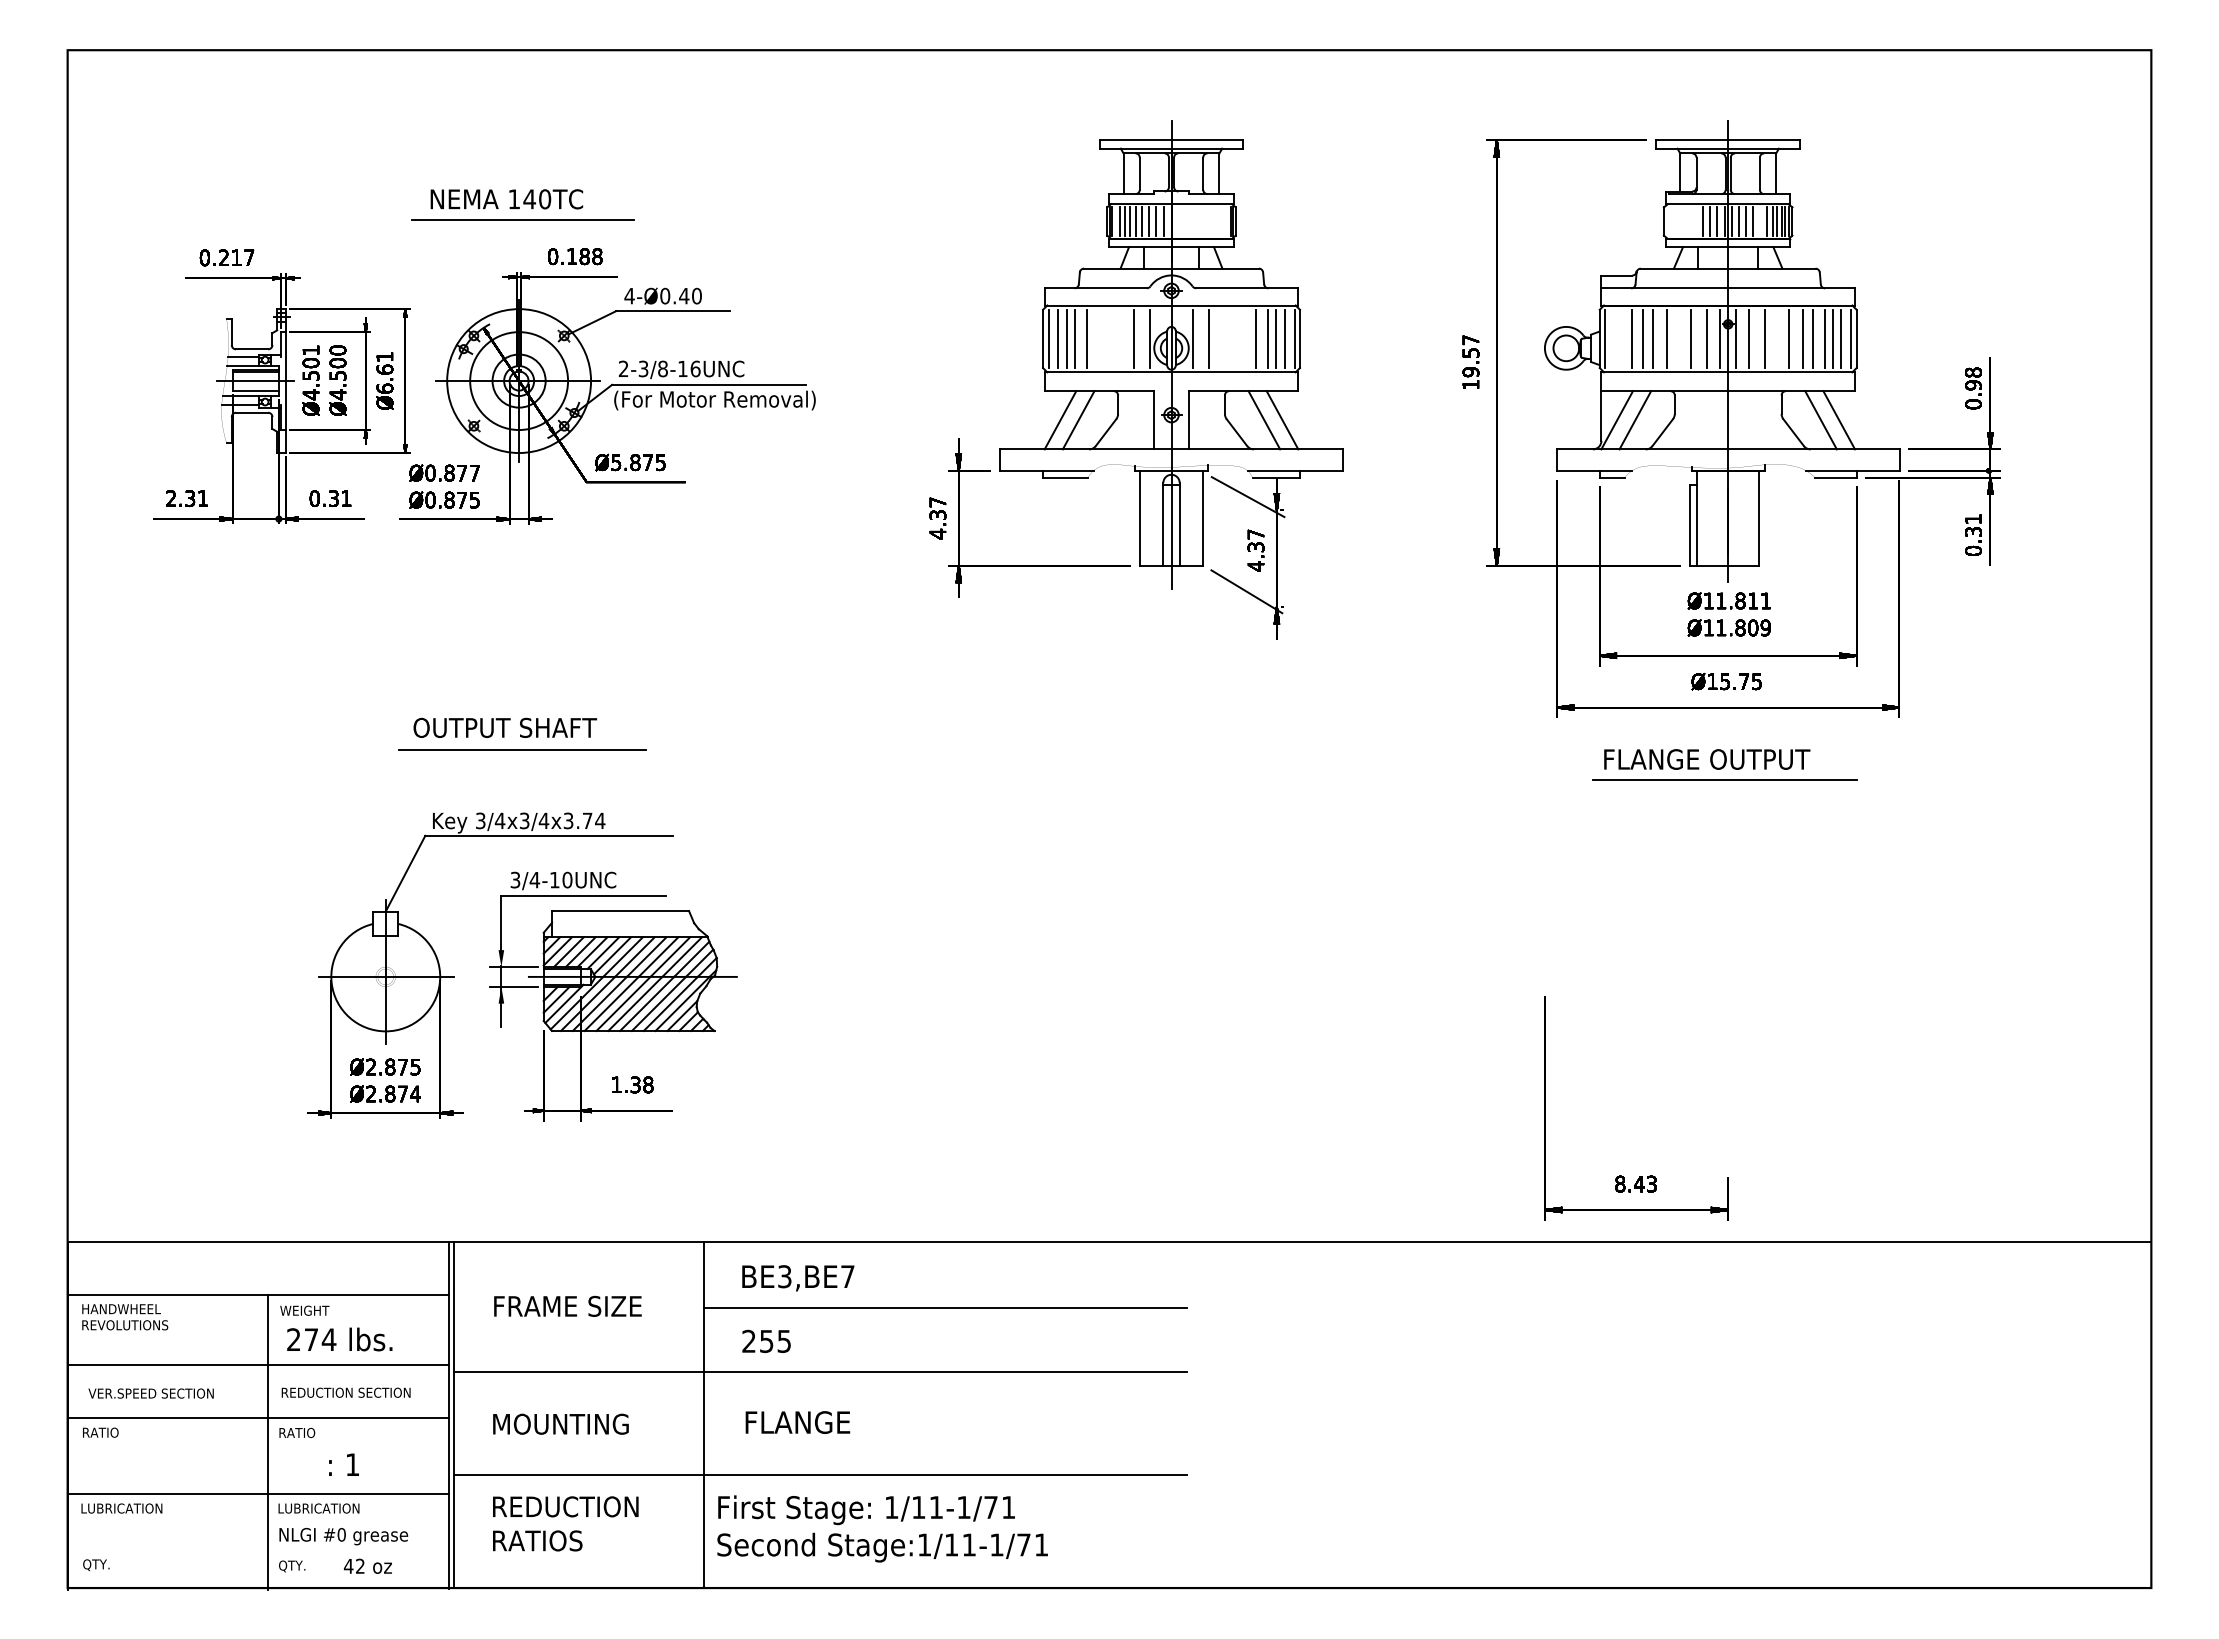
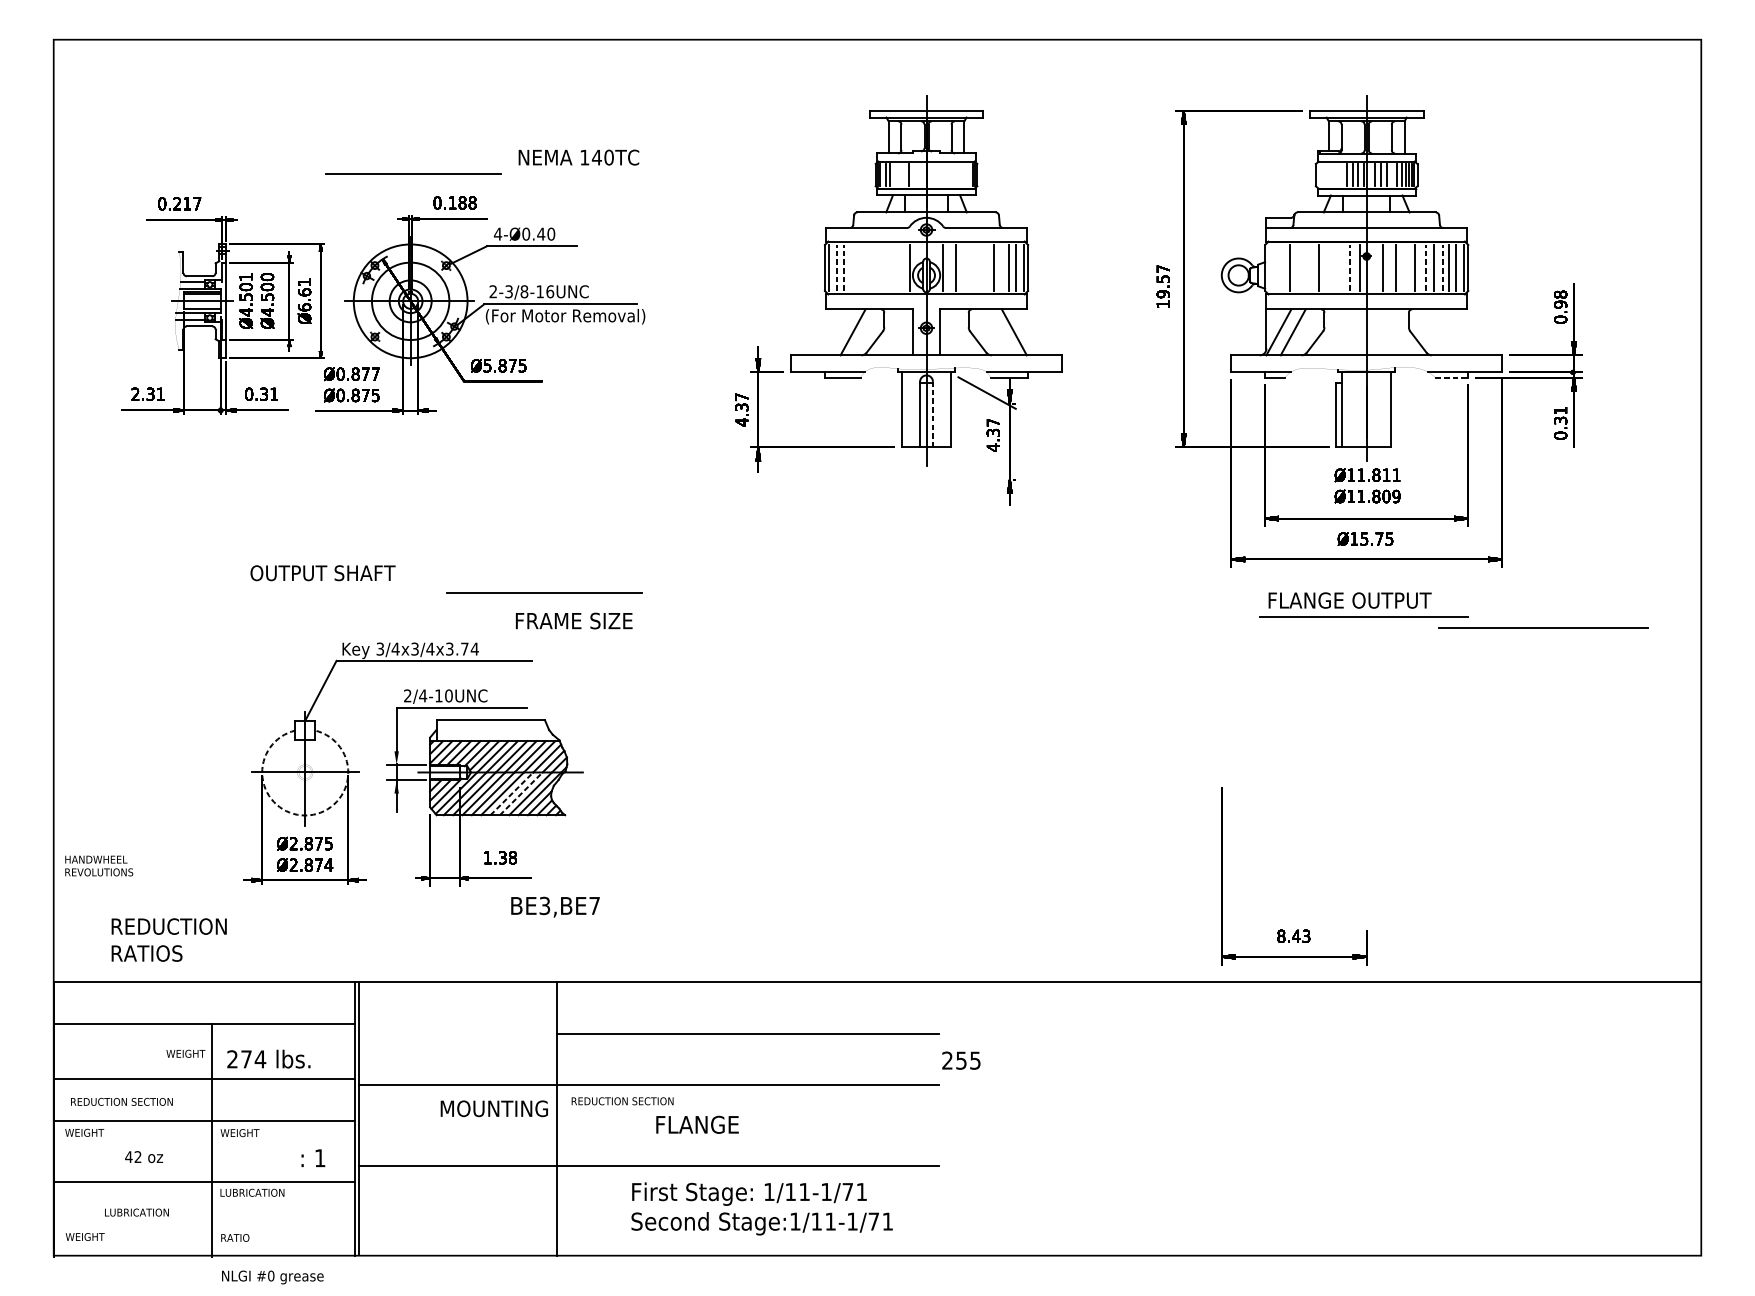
text: (506, 199) -> (578, 157), moved
line: (1130, 221) -> (894, 175), removed
line: (1136, 221) -> (898, 175), removed
line: (1142, 221) -> (903, 175), removed
line: (1156, 221) -> (914, 175), removed
line: (1163, 221) -> (920, 175), removed
line: (1731, 221) -> (1369, 175), removed
line: (1058, 338) -> (837, 267), solid -> dashed
line: (1067, 338) -> (844, 267), solid -> dashed
line: (1075, 338) -> (850, 267), removed
line: (1086, 338) -> (859, 267), removed
line: (1134, 338) -> (897, 267), removed
line: (1267, 338) -> (1002, 267), removed
line: (1605, 338) -> (1269, 267), removed
line: (1643, 338) -> (1299, 267), removed
line: (1653, 338) -> (1307, 267), removed
line: (1691, 338) -> (1337, 267), removed
line: (1707, 338) -> (1350, 267), solid -> dashed
line: (1736, 338) -> (1373, 267), removed
line: (1803, 338) -> (1426, 267), solid -> dashed
line: (1824, 338) -> (1442, 267), solid -> dashed
line: (1060, 420) -> (838, 332), removed
line: (1264, 420) -> (1000, 332), removed
line: (1820, 420) -> (1439, 332), removed
line: (1839, 420) -> (1454, 332), removed
line: (1835, 477) -> (1451, 377), solid -> dashed
line: (1179, 523) -> (932, 413), solid -> dashed
line: (1246, 591) -> (985, 467), removed
text: (504, 727) -> (322, 572), moved
line: (522, 749) -> (544, 592), moved
line: (1951, 793) -> (1543, 627), added
text: (515, 880) -> (407, 696), 3/4-10UNC -> 2/4-10UNC
line: (647, 1003) -> (512, 793), solid -> dashed
line: (659, 1003) -> (521, 793), solid -> dashed
arc: (385, 1031) -> (305, 815), solid -> dashed
text: (798, 1278) -> (555, 907), moved
text: (567, 1305) -> (573, 620), moved
text: (304, 1310) -> (185, 1053), moved
text: (125, 1317) -> (99, 866), moved
text: (766, 1340) -> (961, 1059), moved
text: (345, 1392) -> (622, 1101), moved
text: (153, 1393) -> (121, 1101), VER.SPEED SECTION -> REDUCTION SECTION
text: (797, 1422) -> (697, 1124), moved
text: (560, 1423) -> (494, 1108), moved
text: (106, 1432) -> (84, 1132), RATIO -> WEIGHT
text: (302, 1432) -> (239, 1132), RATIO -> WEIGHT
text: (343, 1464) -> (312, 1158), moved
text: (121, 1508) -> (136, 1212), moved
text: (565, 1523) -> (169, 939), moved
text: (882, 1528) -> (762, 1208), moved
text: (343, 1536) -> (272, 1277), moved
text: (107, 1565) -> (85, 1237), QTY. -> WEIGHT
text: (367, 1565) -> (143, 1156), moved
text: (297, 1566) -> (235, 1238), QTY. -> RATIO

